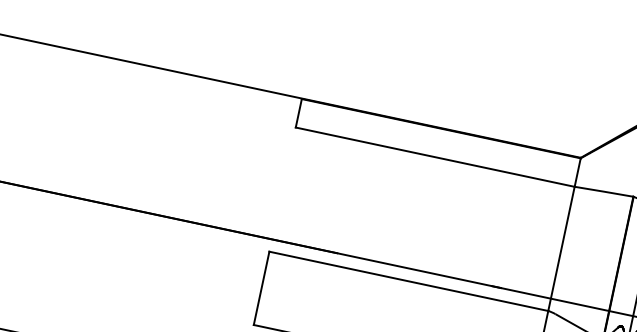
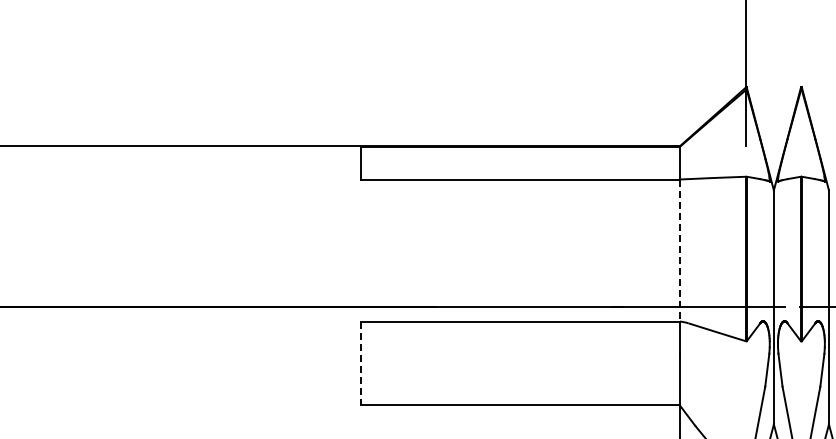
line: (561, 249) -> (679, 251), solid -> dashed
line: (261, 288) -> (360, 363), solid -> dashed

